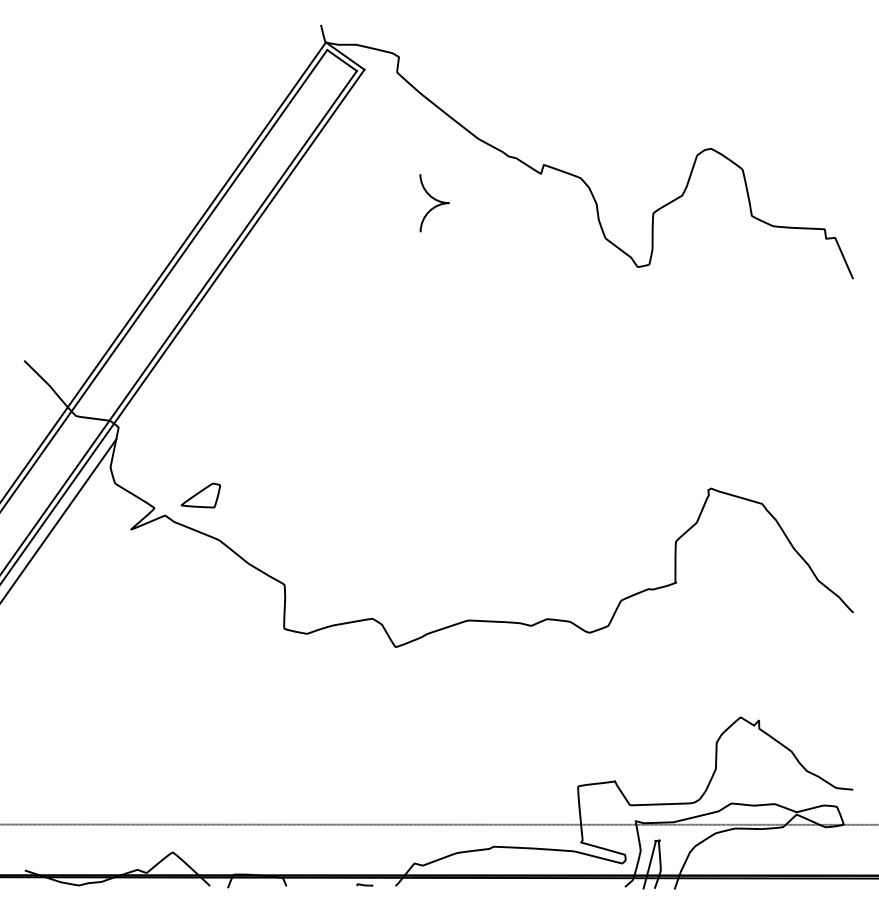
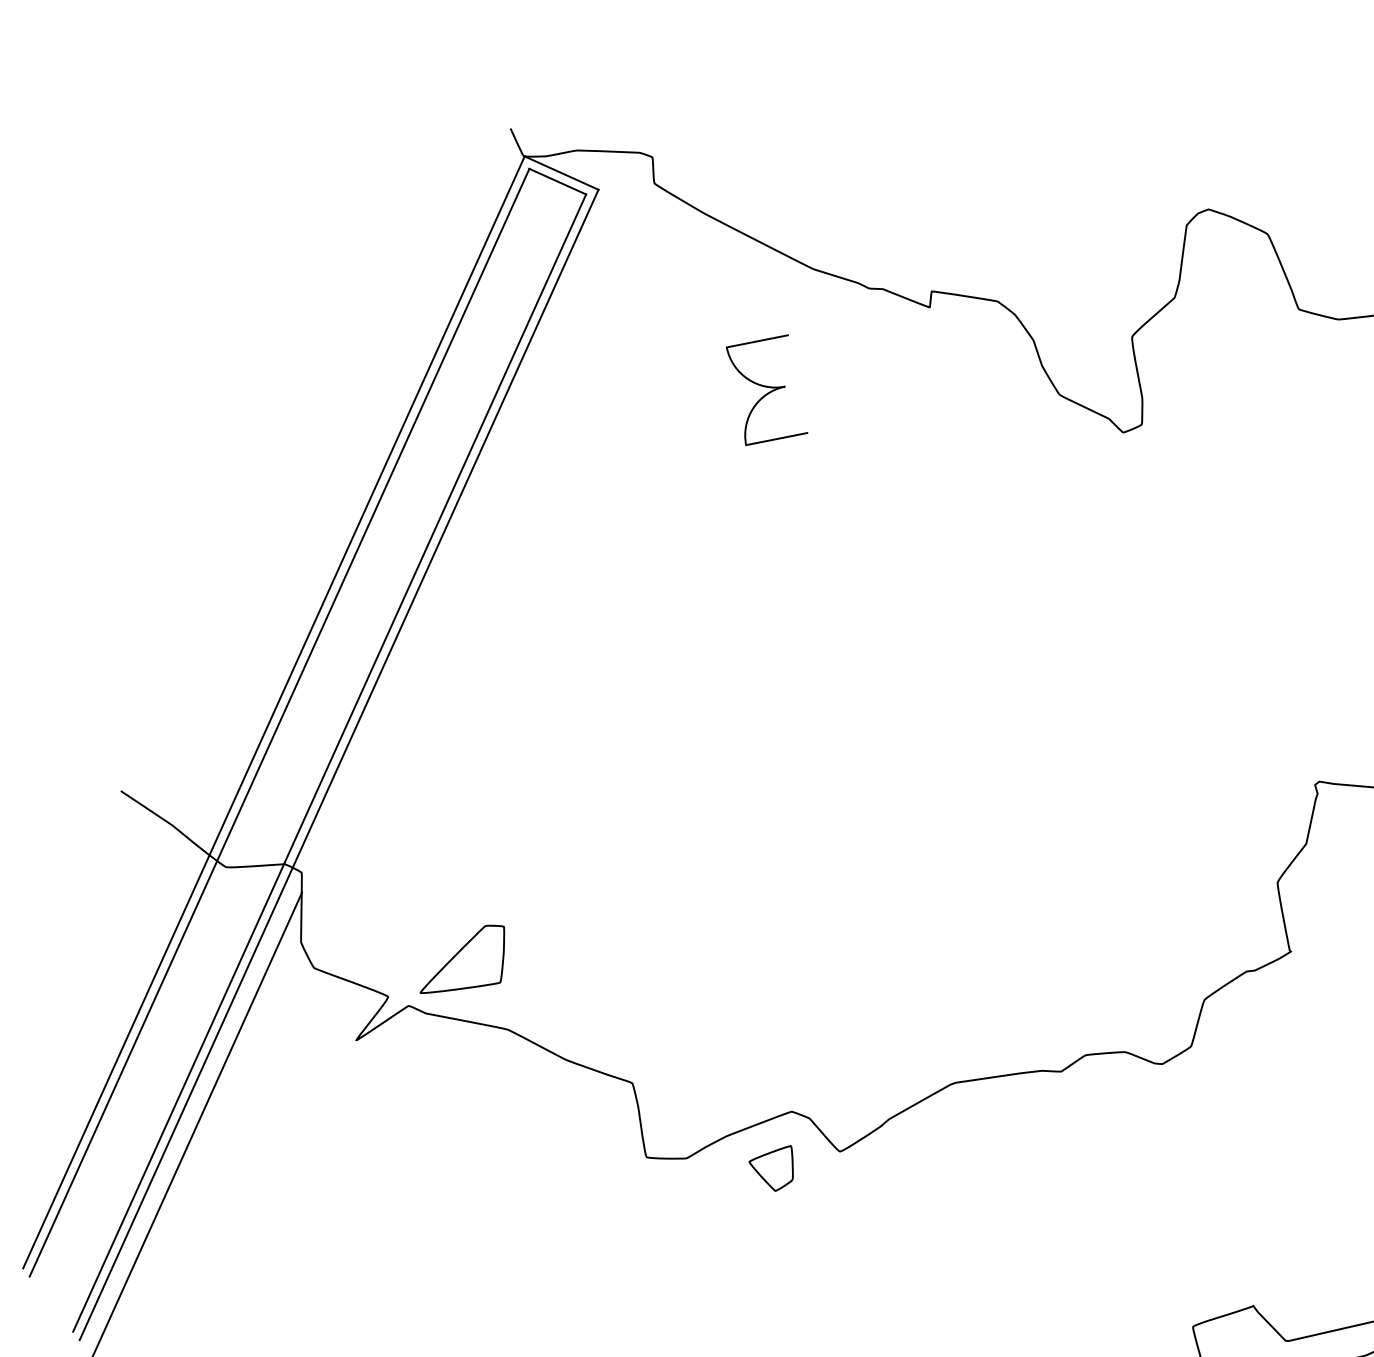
line: (438, 174) -> (757, 341), added
line: (438, 232) -> (776, 439), added
part: (200, 495) -> (461, 960), size x1.43
part: (355, 650) -> (773, 1170), added

